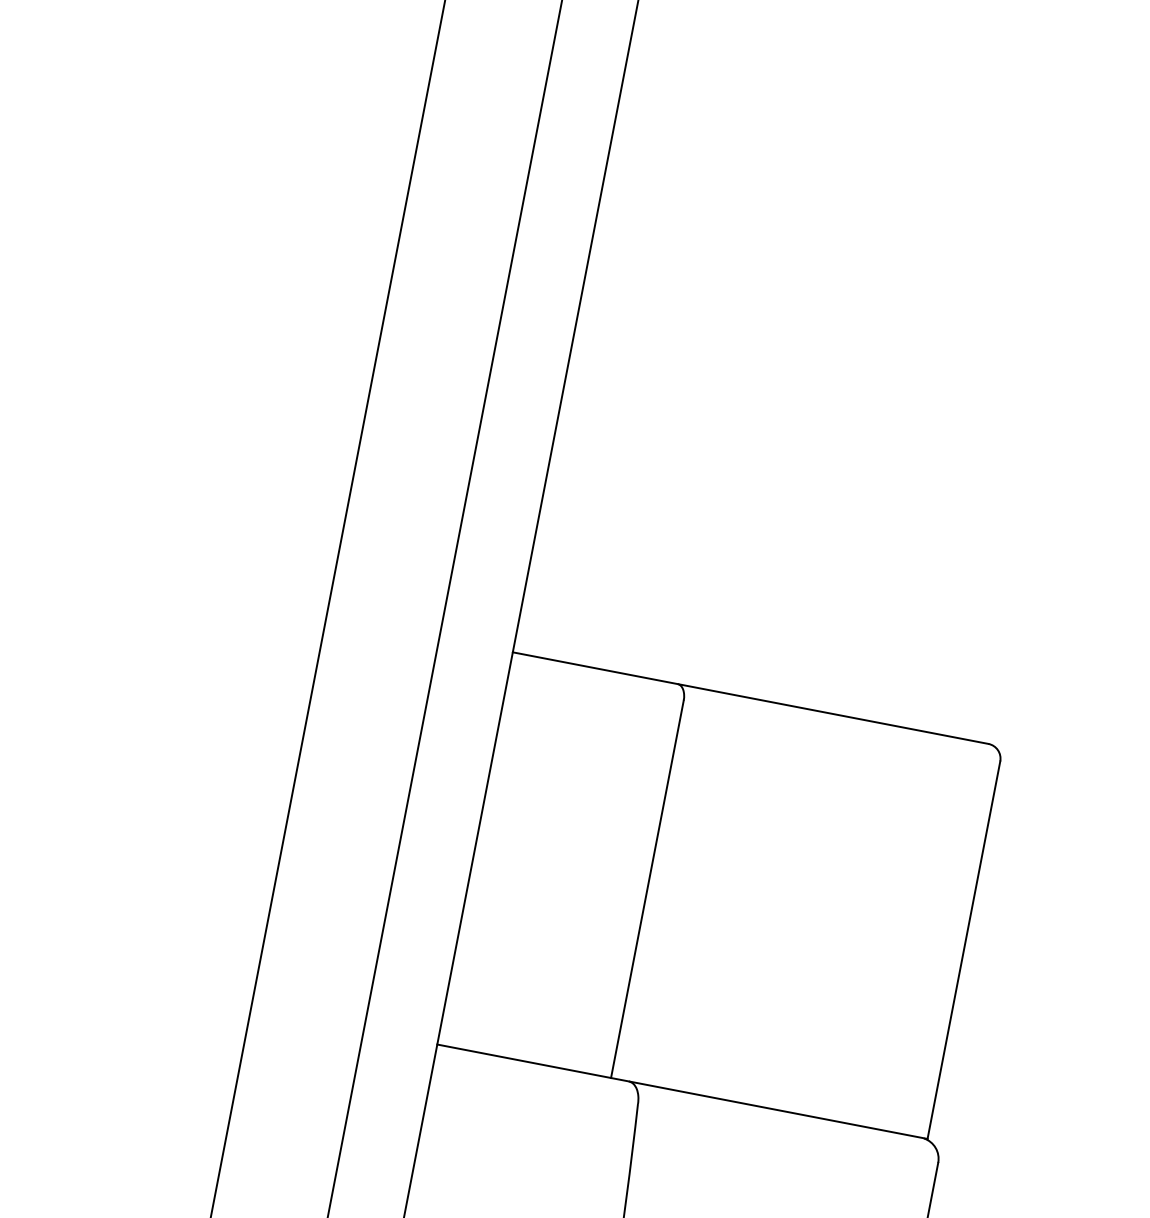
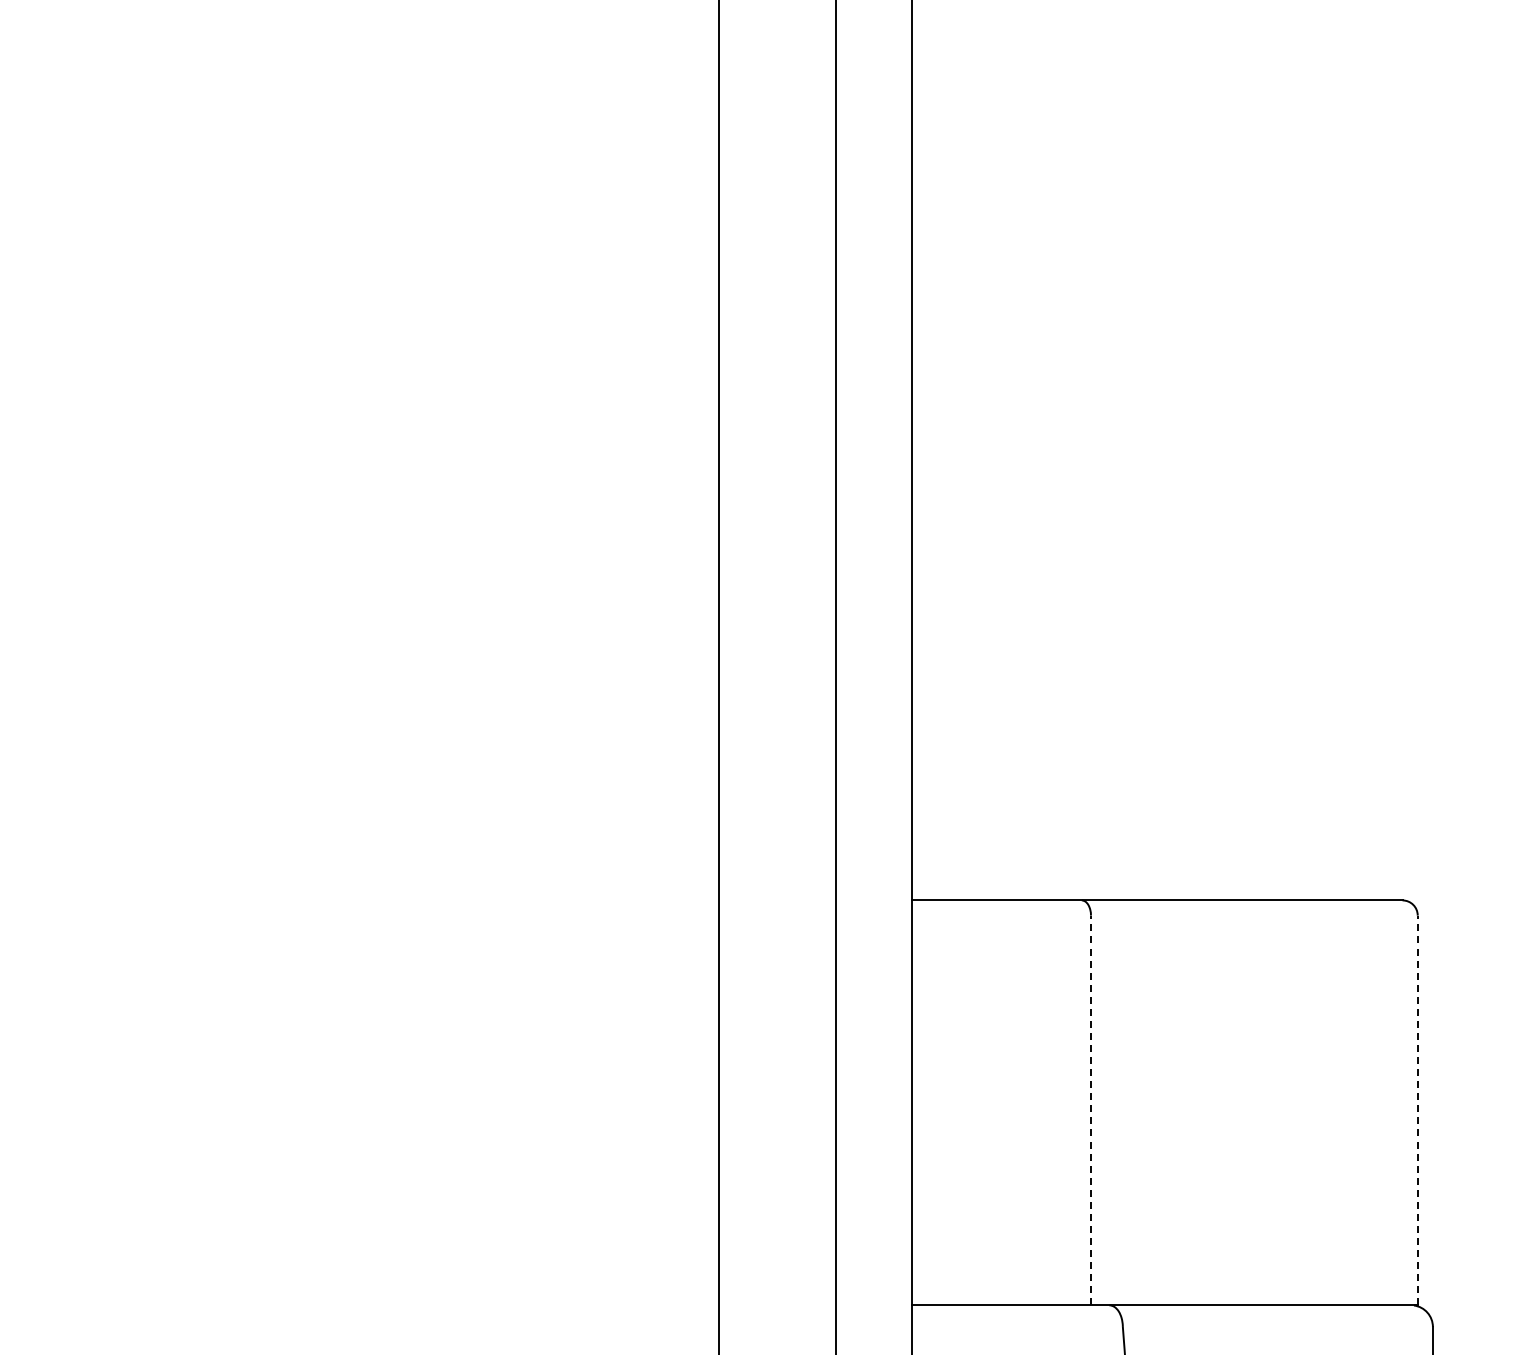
line: (647, 889) -> (1091, 1110), solid -> dashed
line: (963, 950) -> (1417, 1110), solid -> dashed

